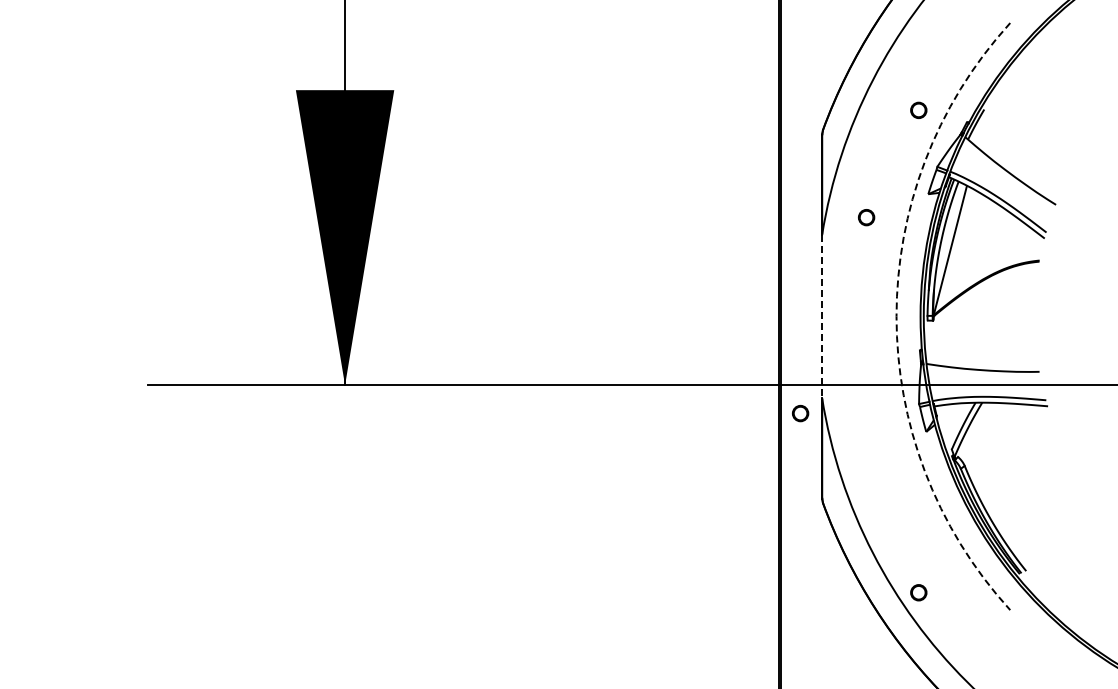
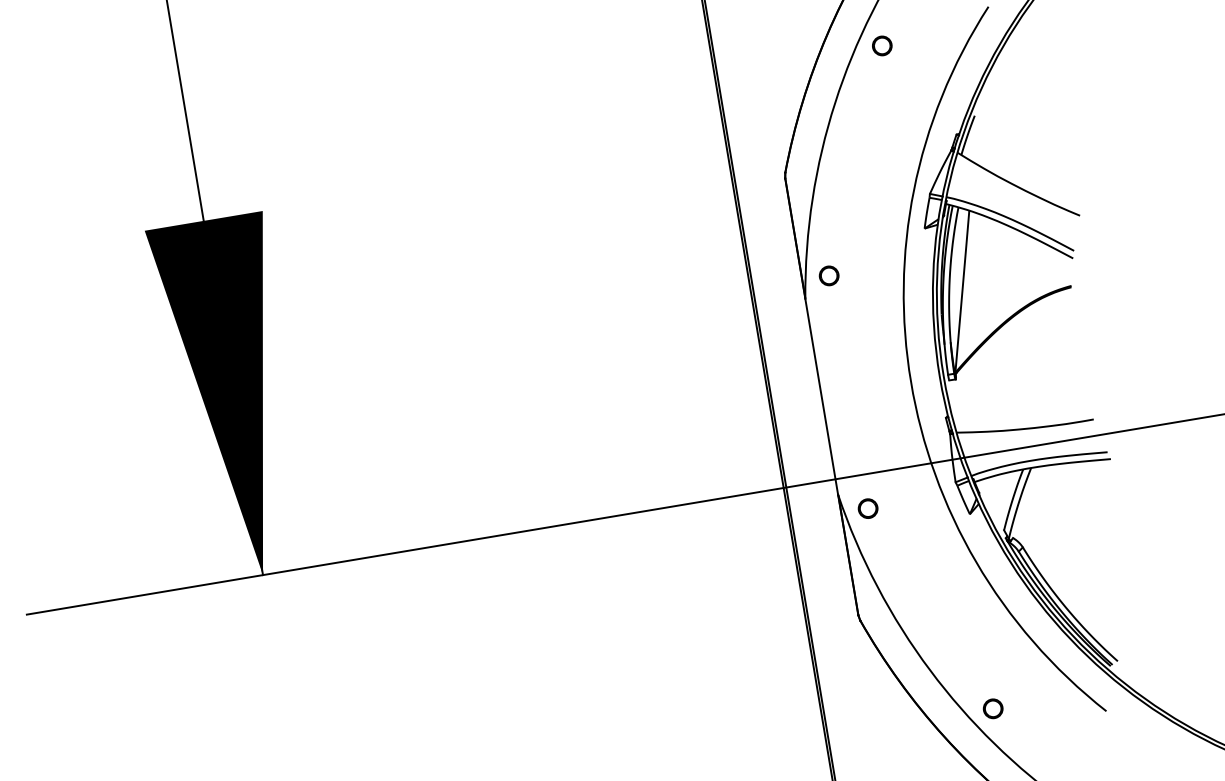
circle: (918, 109) -> (881, 44), moved
circle: (866, 217) -> (829, 275), moved
arc: (896, 316) -> (910, 381), dashed -> solid
line: (822, 317) -> (822, 397), dashed -> solid
part: (800, 413) -> (868, 508), moved

